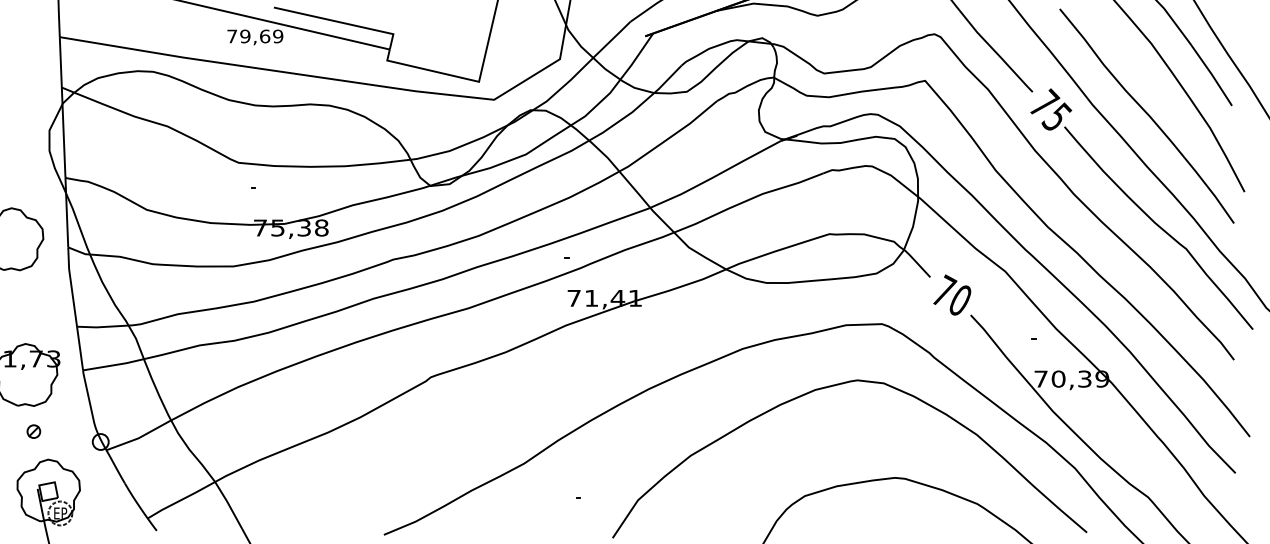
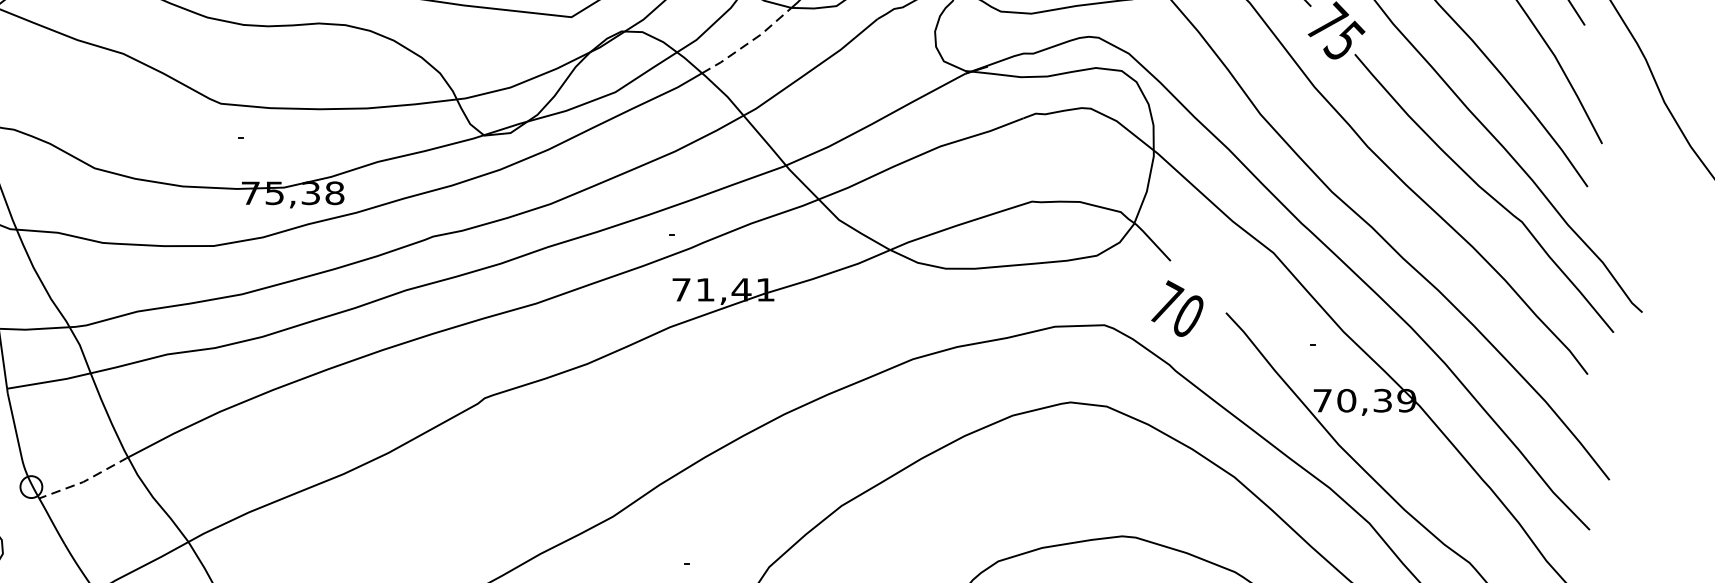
line: (623, 118) -> (749, 42), solid -> dashed
text: (952, 294) -> (1177, 307), moved
line: (139, 437) -> (84, 480), solid -> dashed

